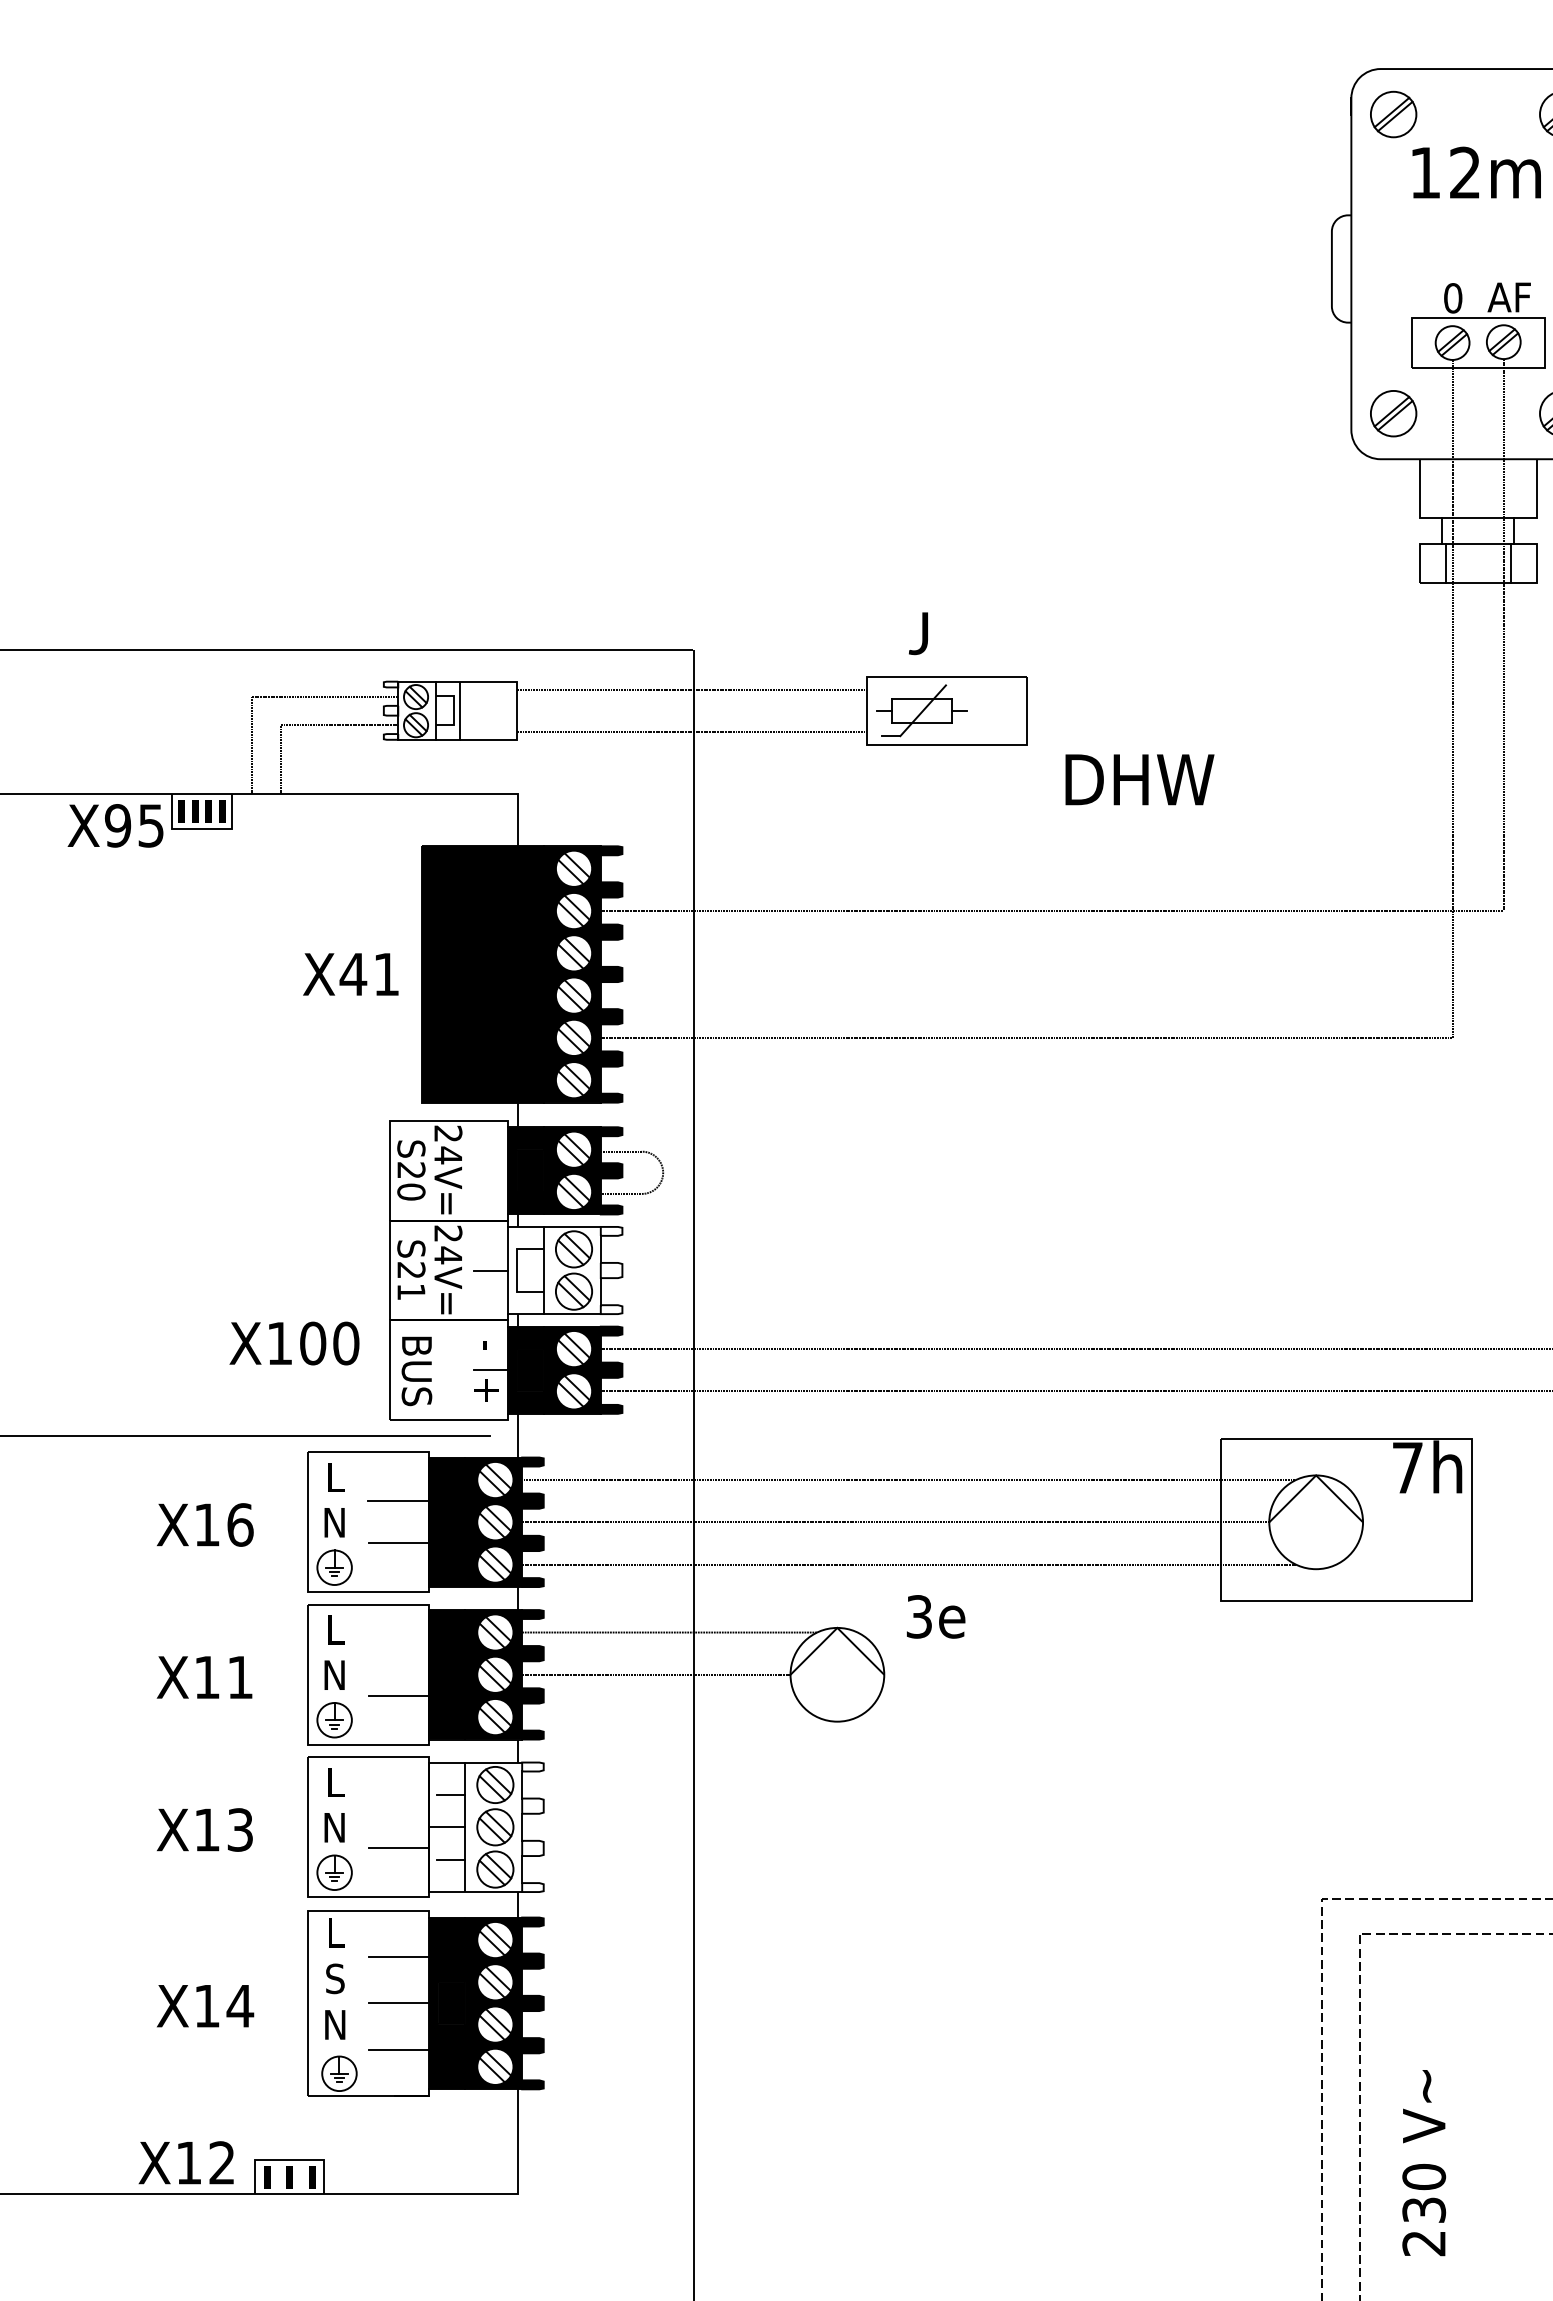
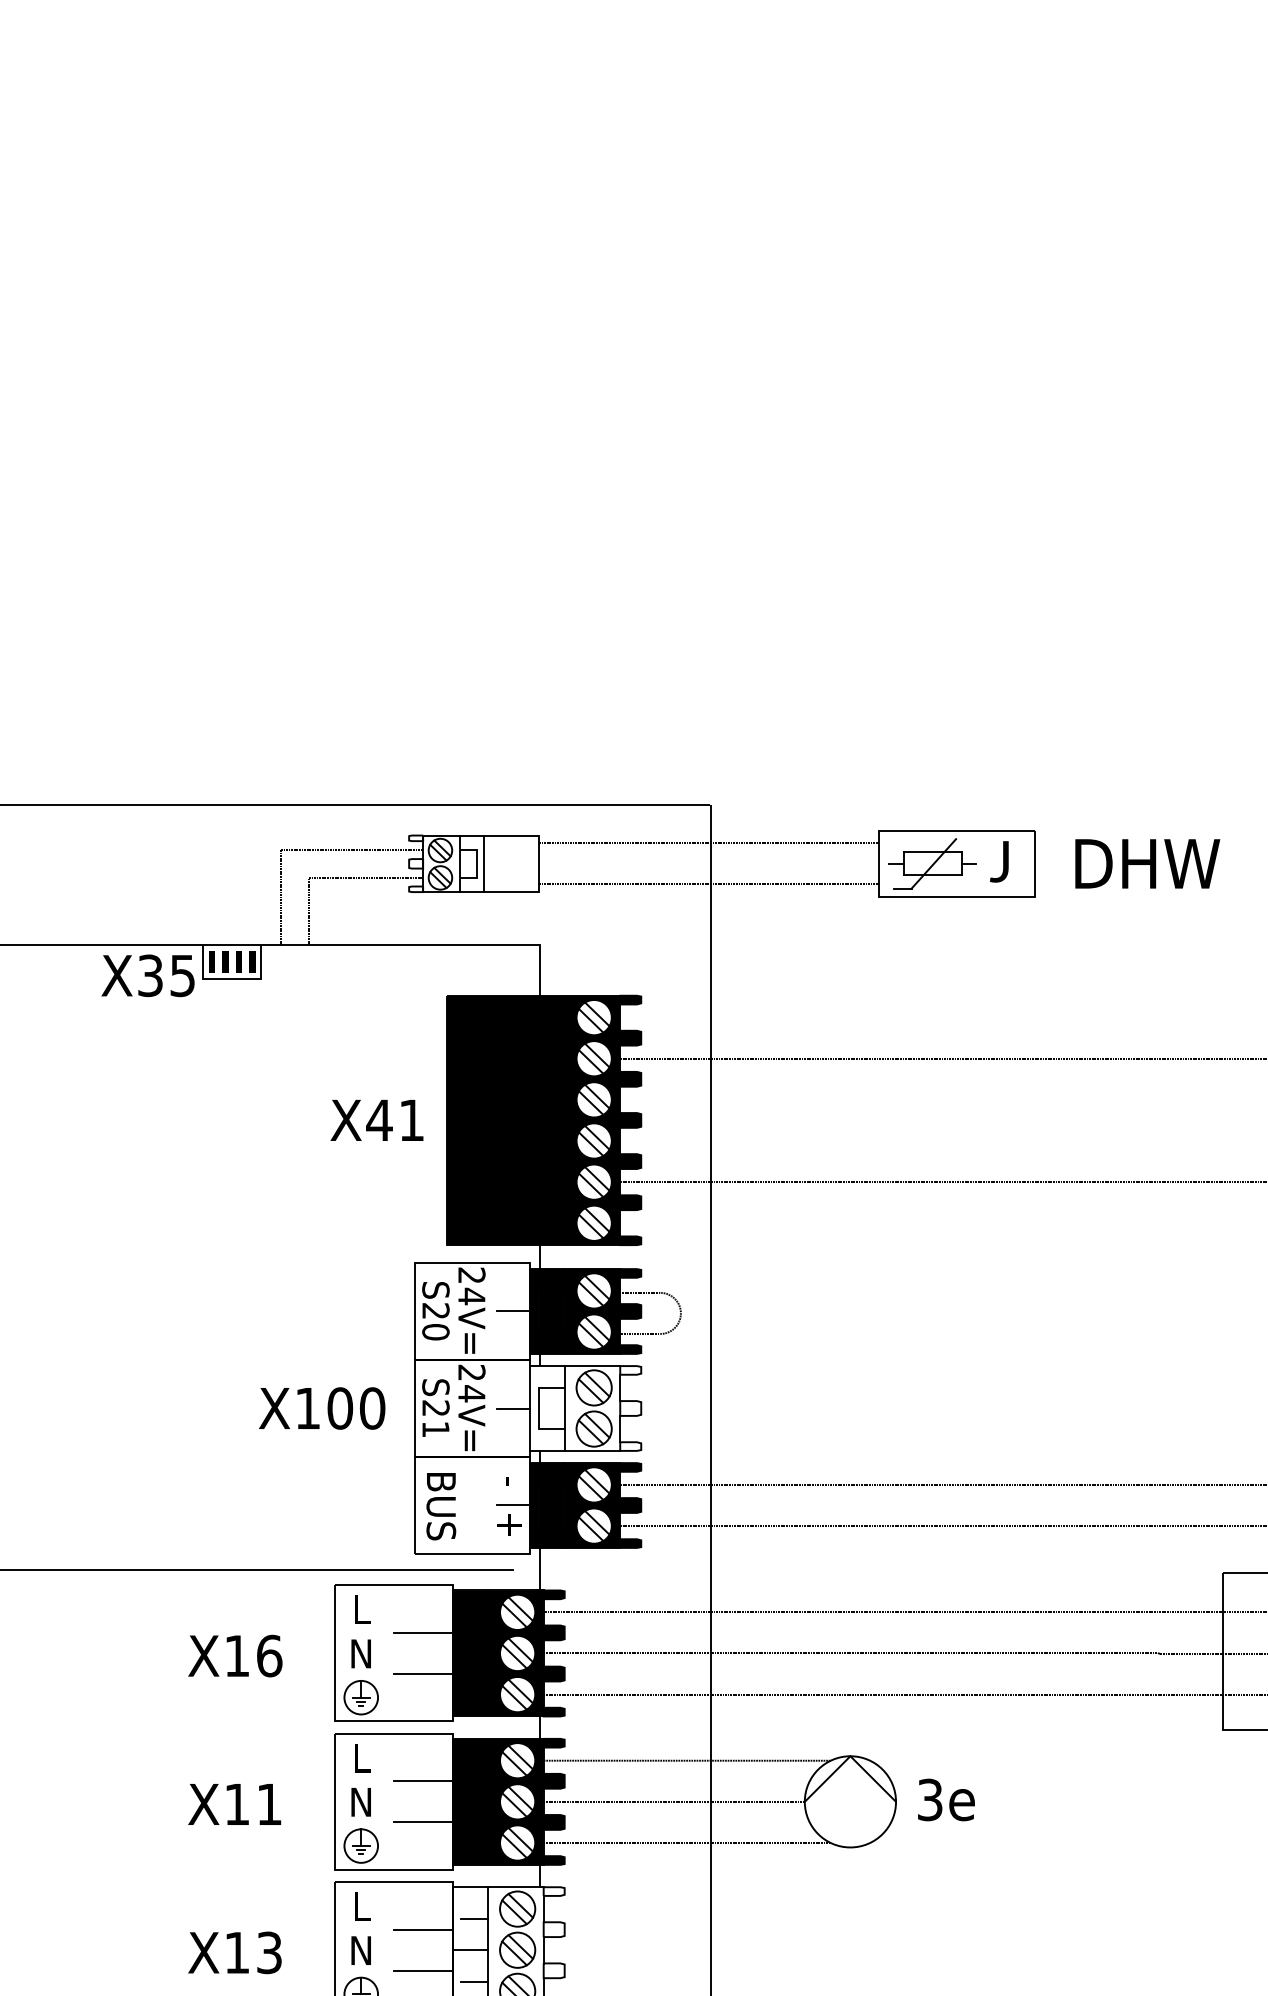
text: (918, 633) -> (999, 861), moved
text: (1139, 779) -> (1147, 863), moved
text: (118, 825) -> (150, 975), X95 -> X35
line: (490, 1170) -> (512, 1311), added
text: (294, 1343) -> (322, 1408), moved
text: (936, 1616) -> (946, 1799), moved
line: (398, 1653) -> (423, 1781), added
line: (669, 1717) -> (687, 1843), added
line: (398, 1806) -> (423, 1929), added

